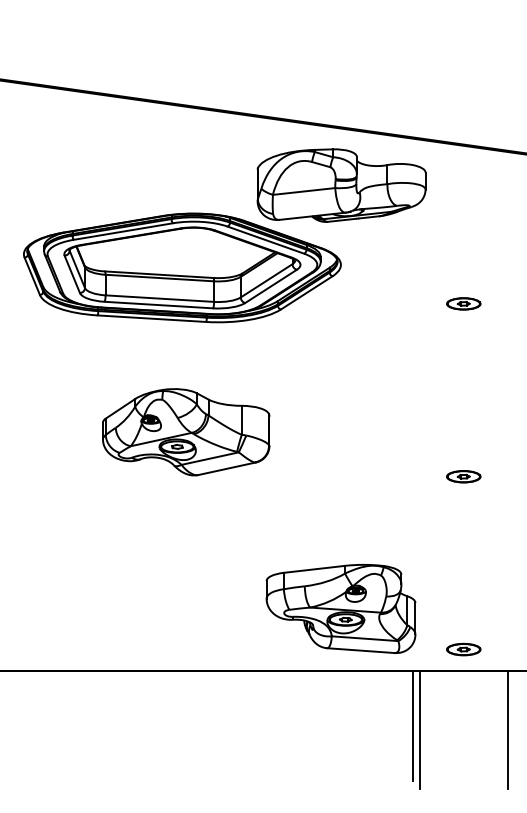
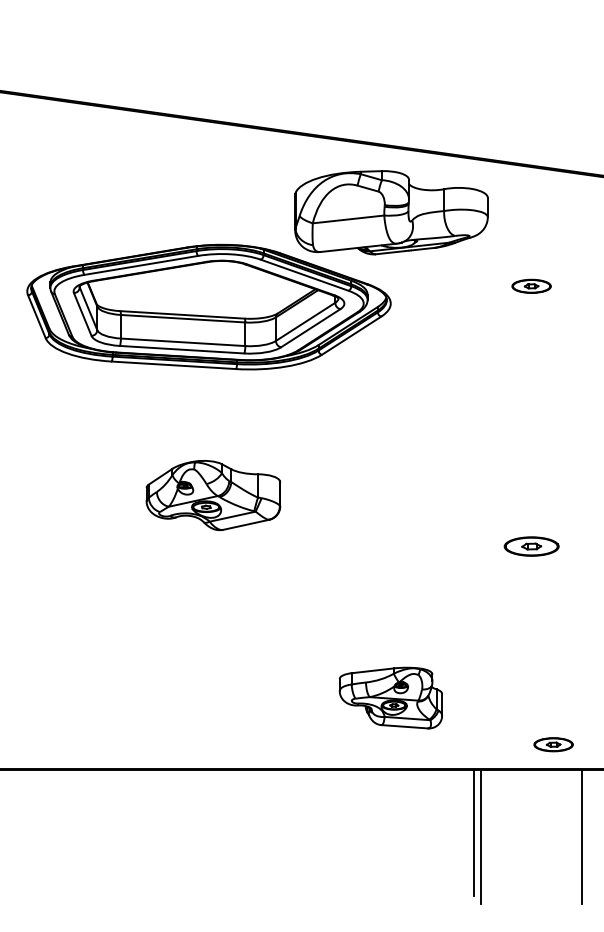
part: (463, 303) -> (531, 285), moved
part: (186, 432) -> (213, 495), size x0.7
part: (463, 476) -> (531, 546), size x1.4
part: (340, 608) -> (390, 697), size x0.6
part: (463, 649) -> (553, 744), moved

